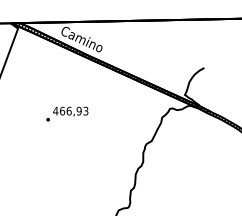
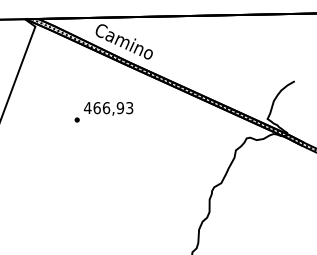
text: (67, 113) -> (104, 111), moved

